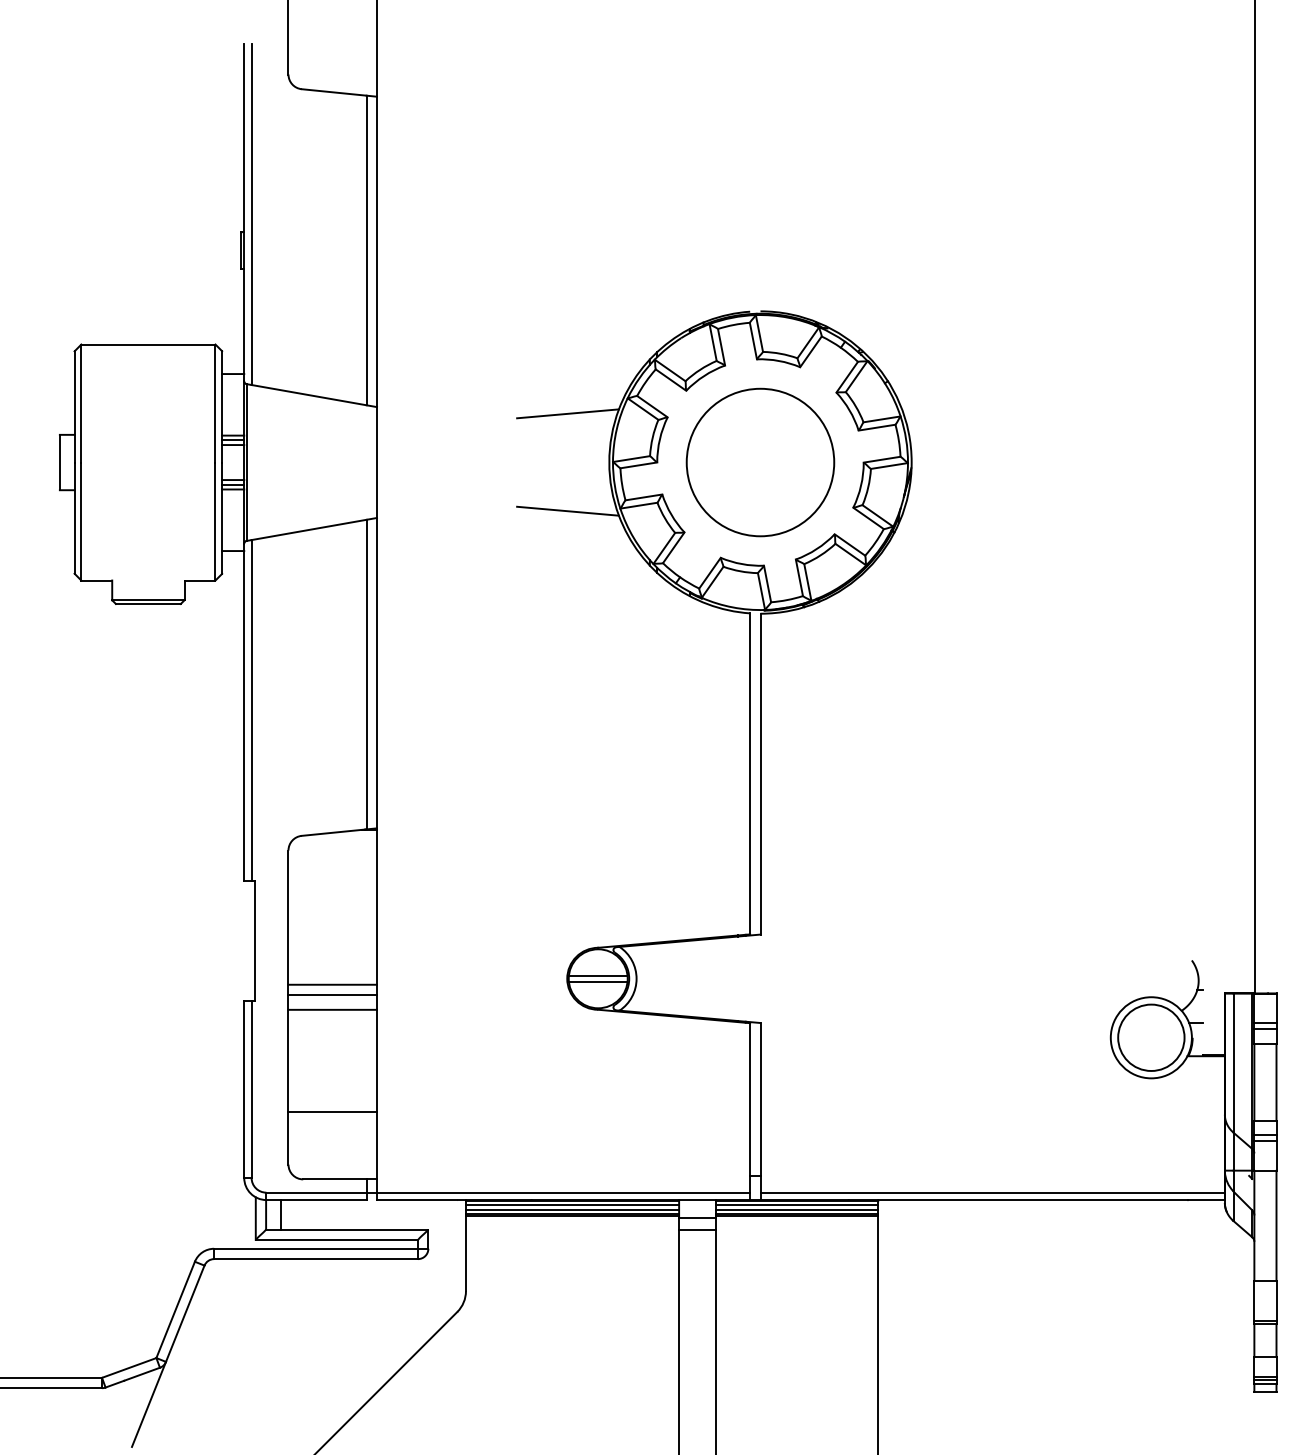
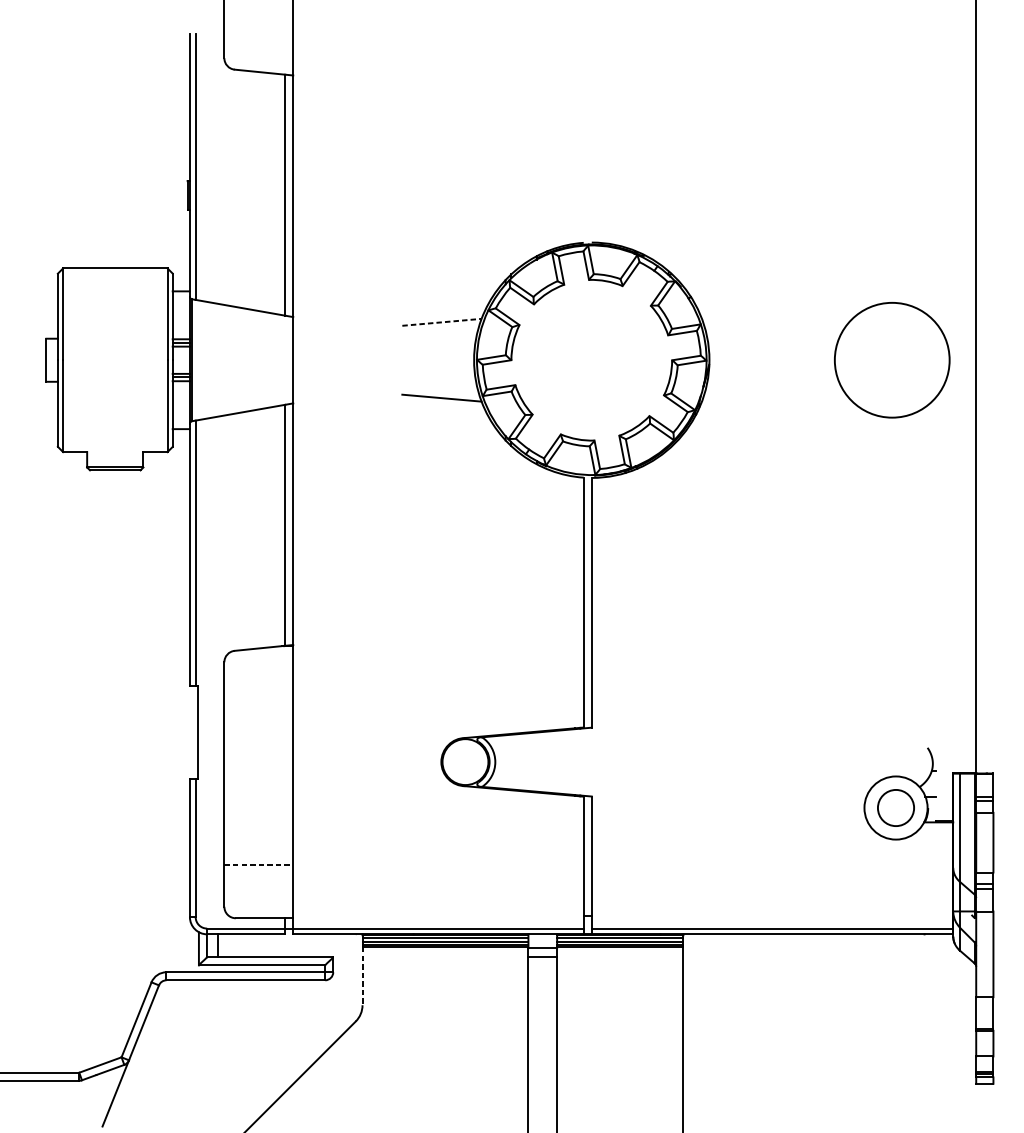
line: (568, 413) -> (442, 322), solid -> dashed
circle: (760, 462) -> (892, 360), moved
line: (598, 975) -> (465, 759), removed
line: (598, 981) -> (465, 764), removed
line: (332, 984) -> (258, 766), removed
line: (332, 995) -> (258, 775), removed
line: (332, 1009) -> (258, 786), removed
circle: (1151, 1037) -> (896, 807), size x0.7
line: (333, 1111) -> (259, 865), solid -> dashed
line: (465, 1254) -> (362, 976), solid -> dashed

